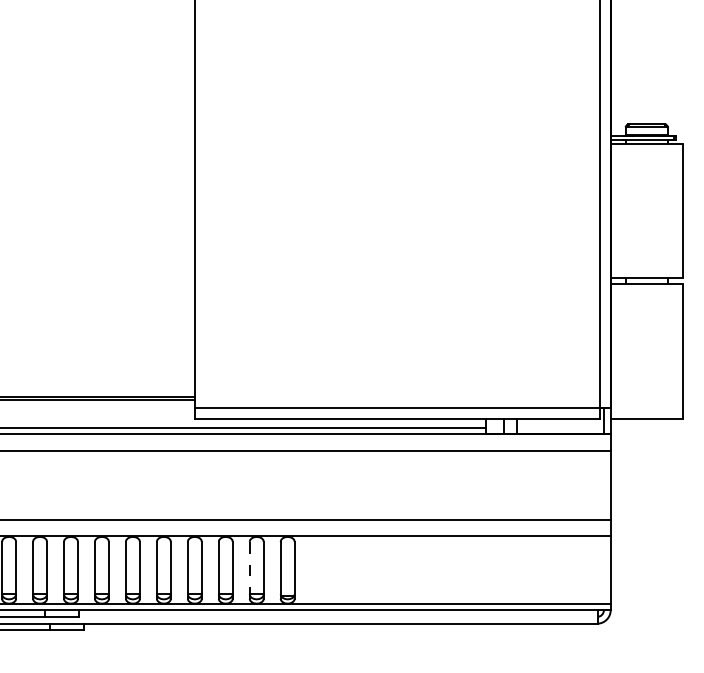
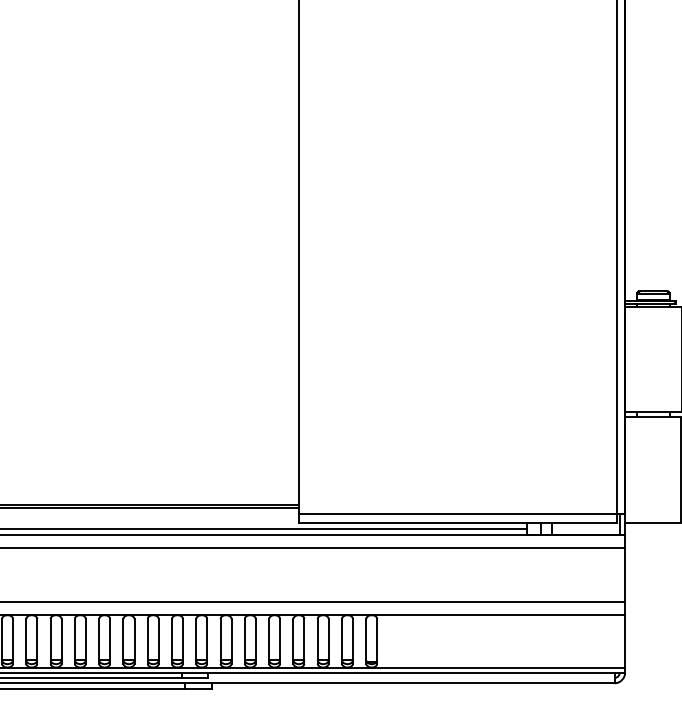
line: (249, 569) -> (341, 640), dashed -> solid

